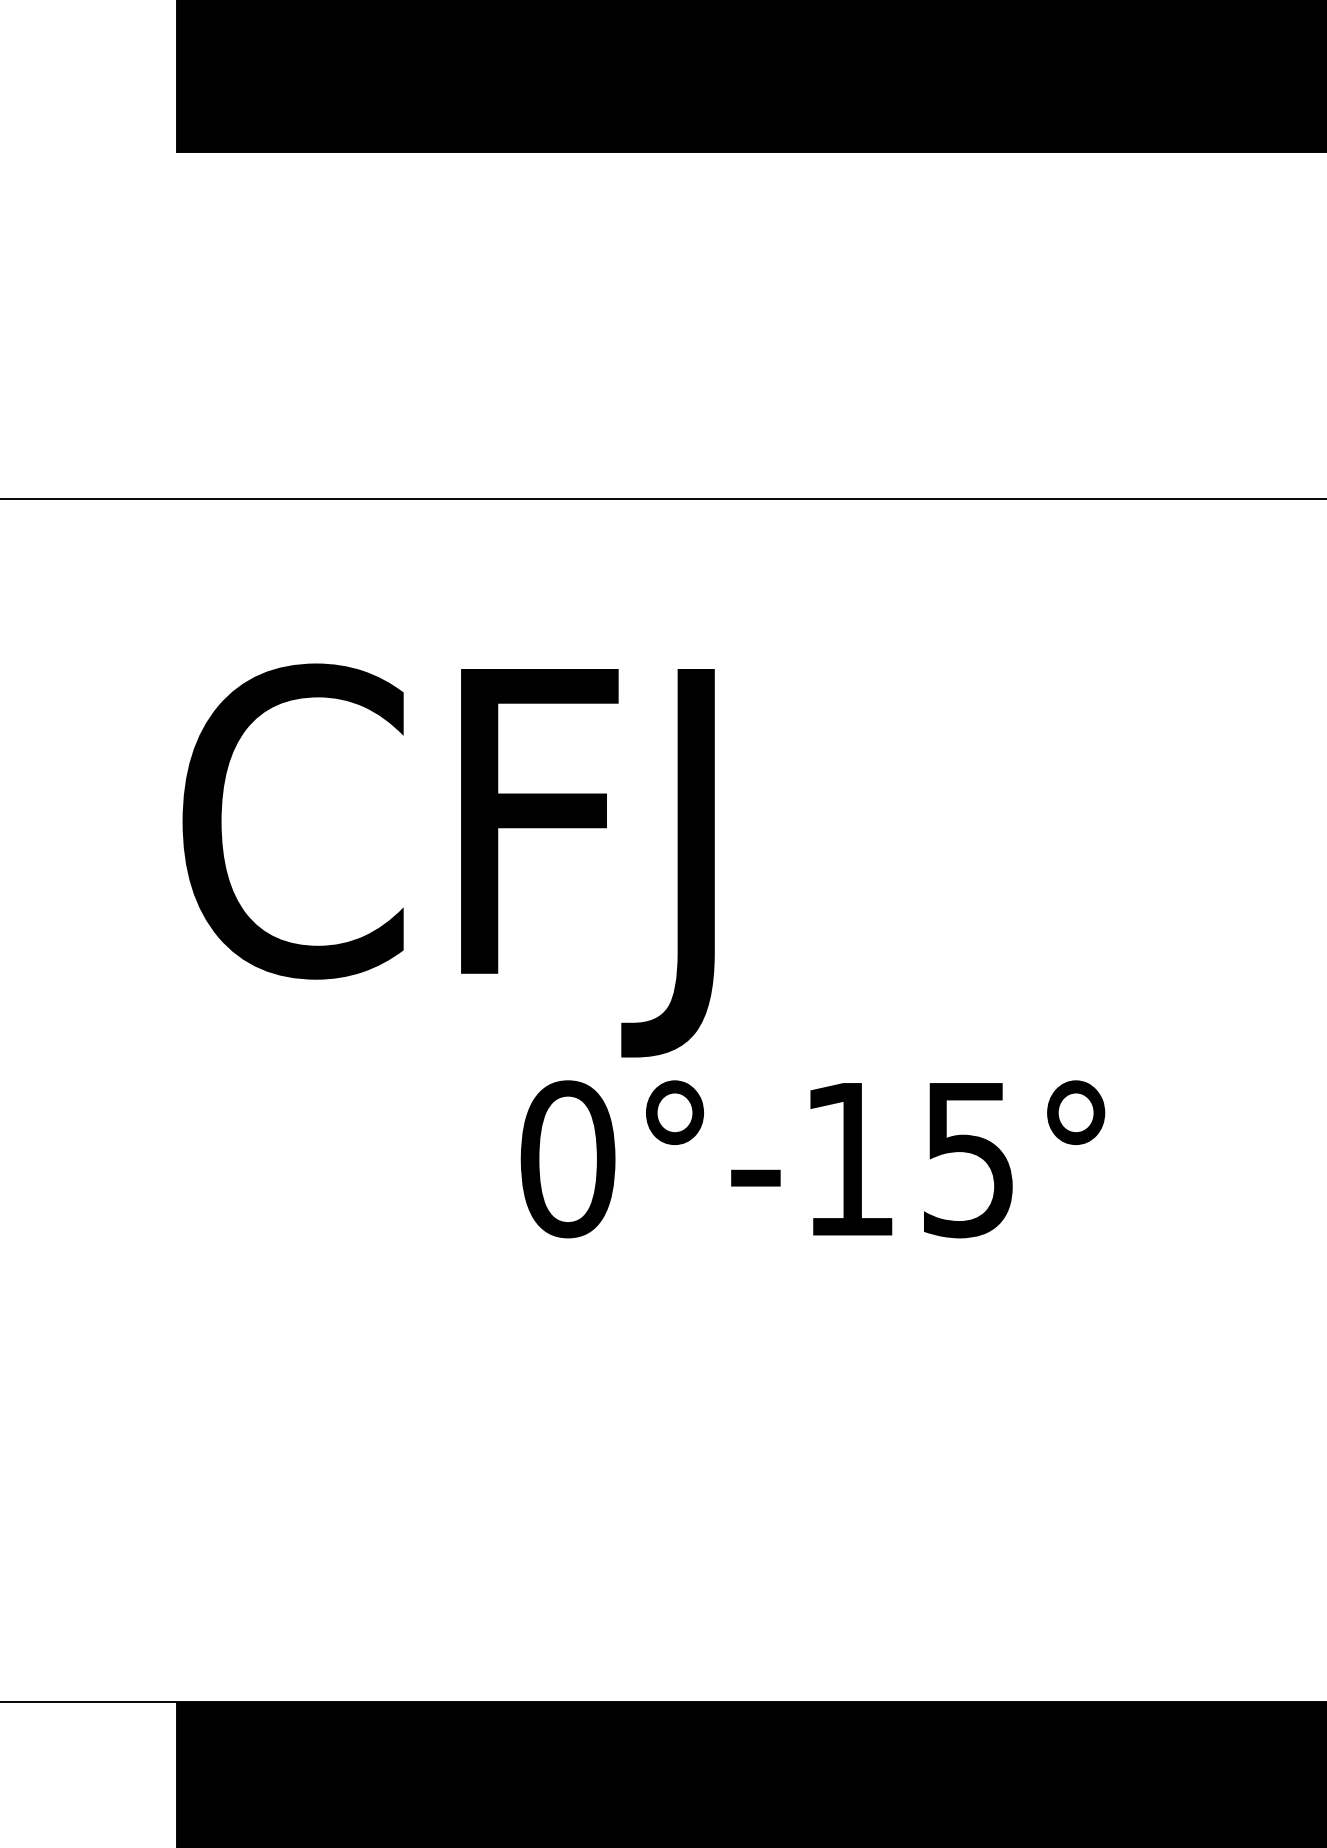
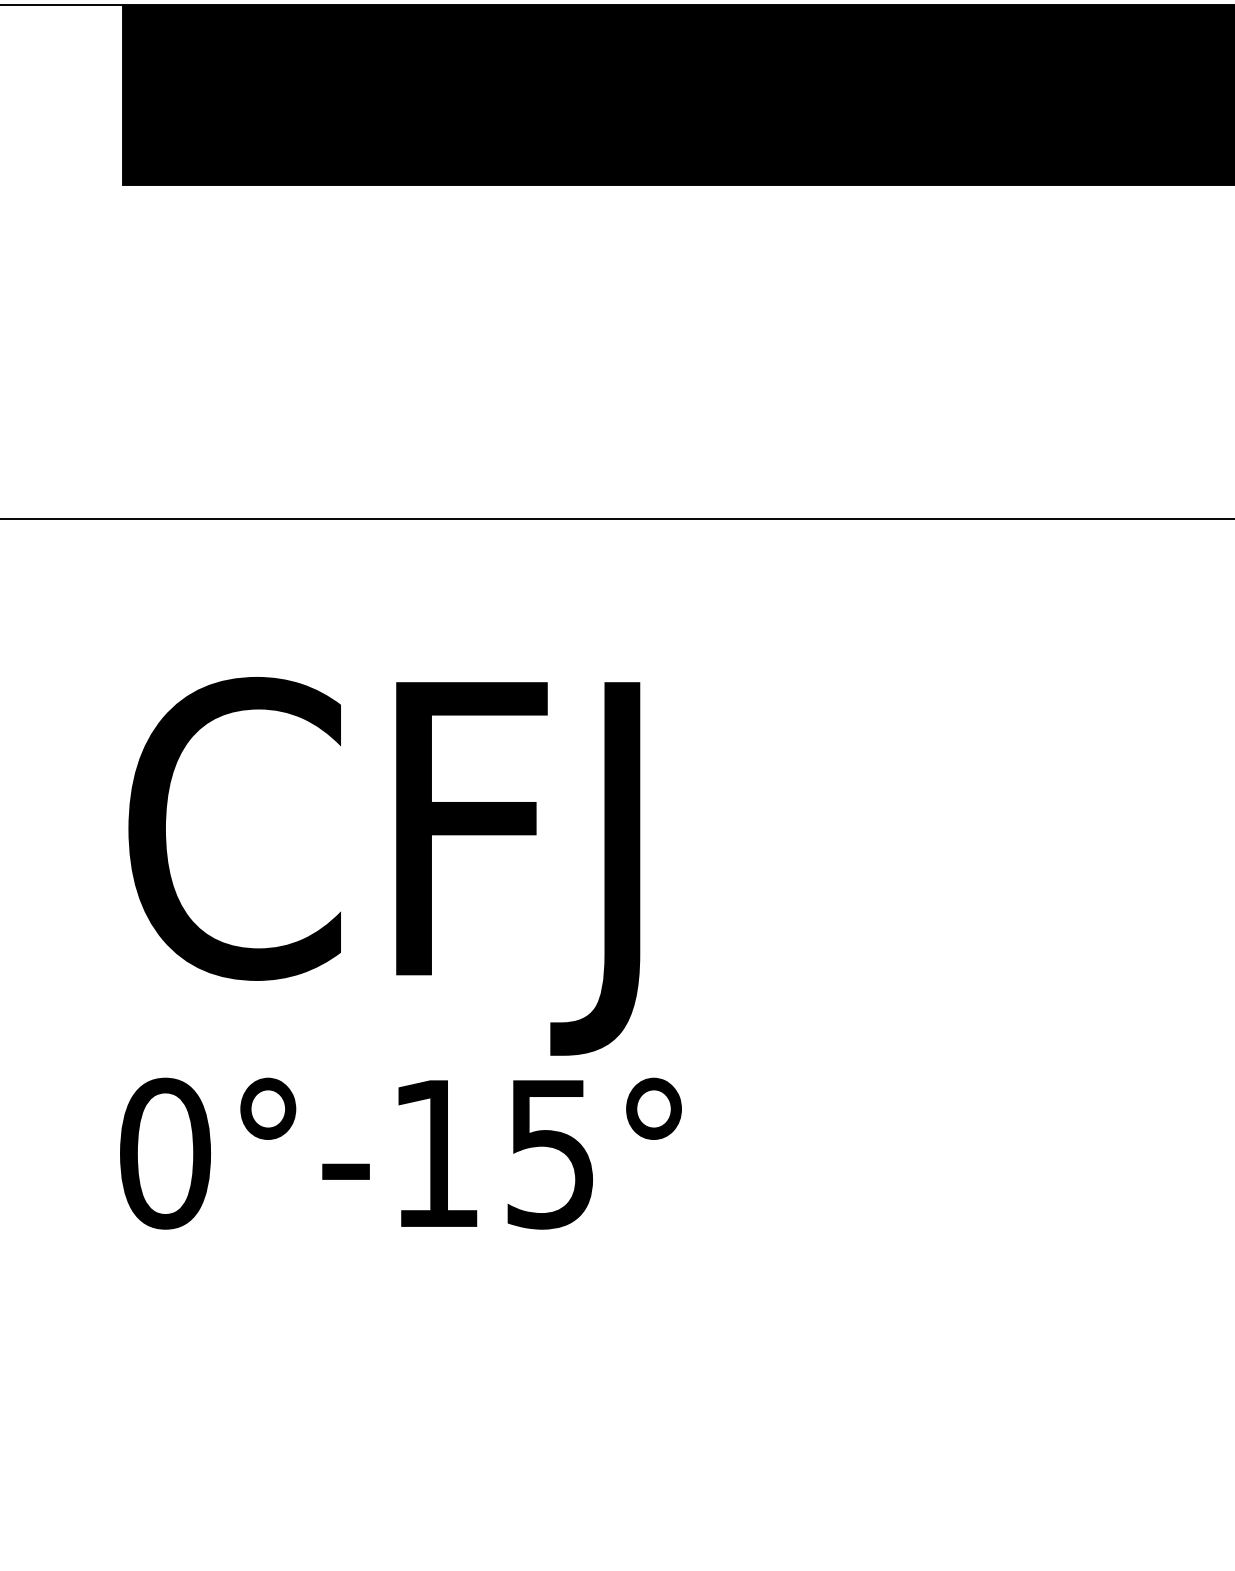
text: (812, 1159) -> (400, 1153), moved

